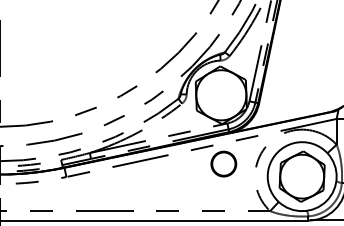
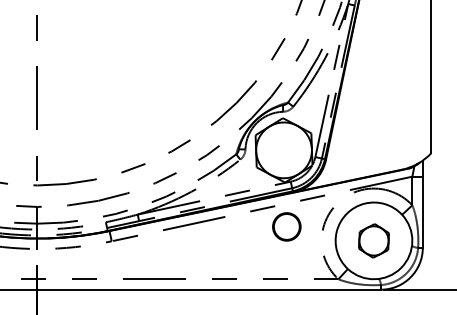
part: (301, 176) -> (373, 240), size x0.6

